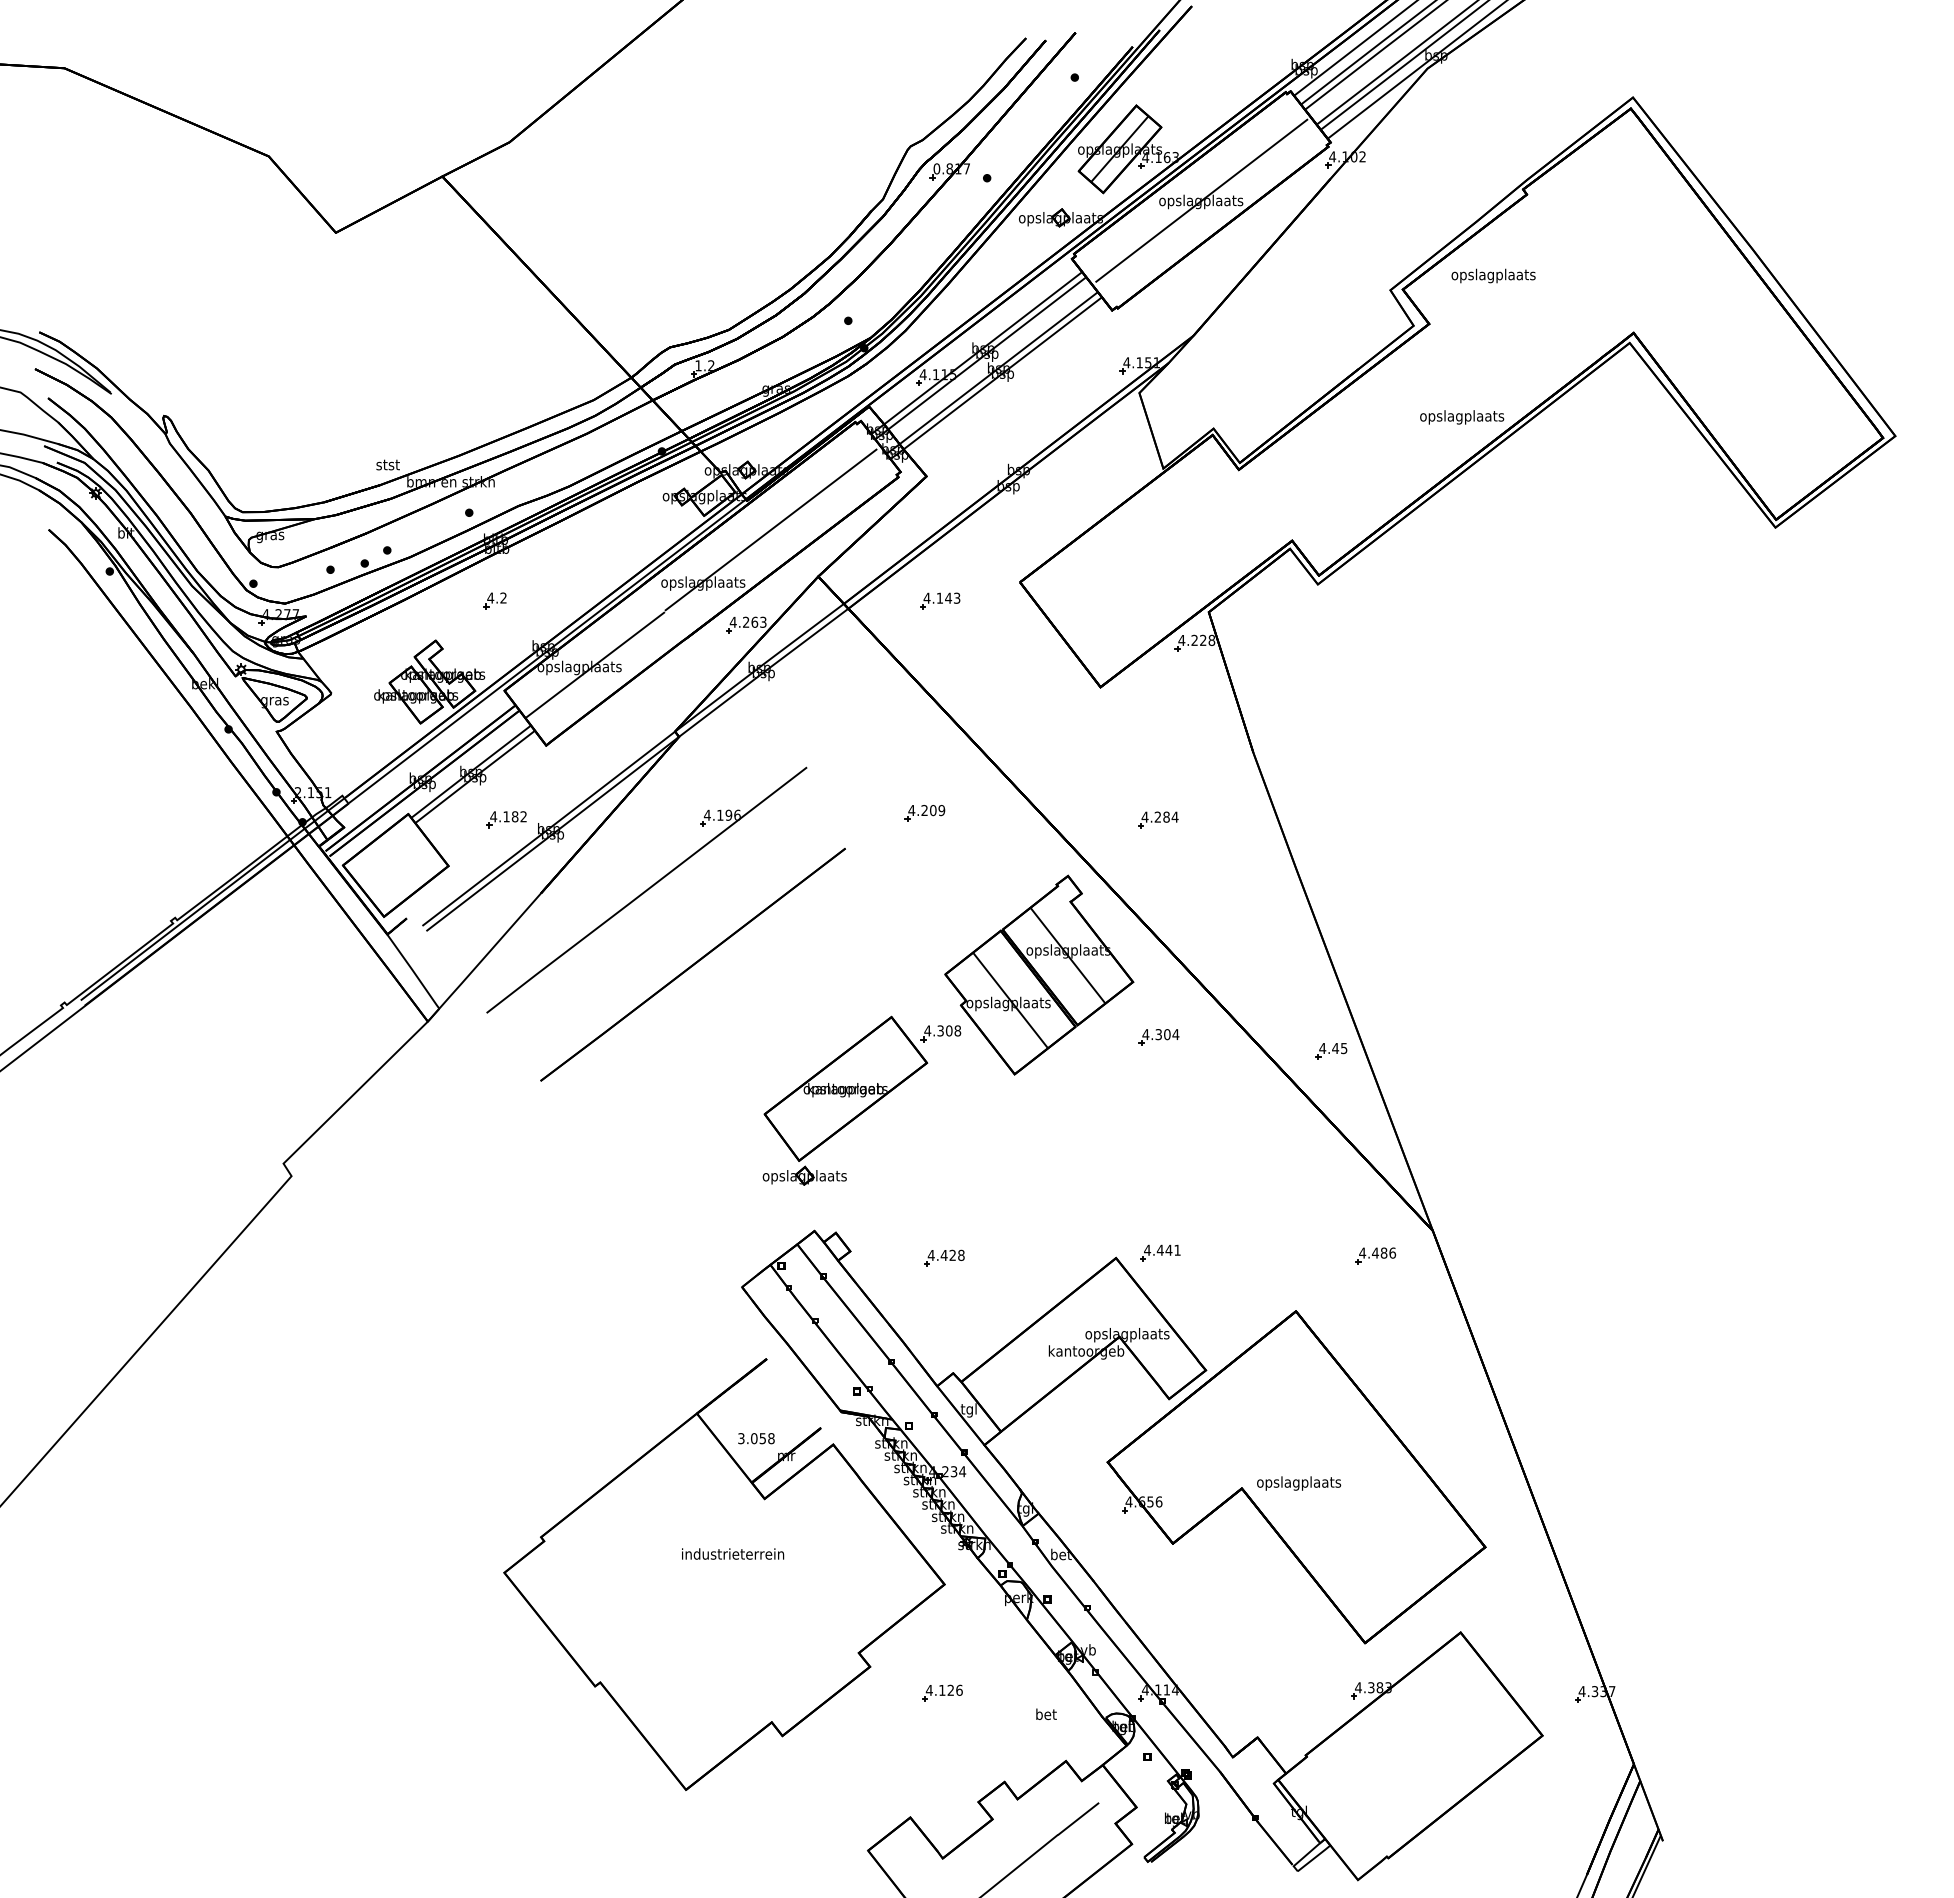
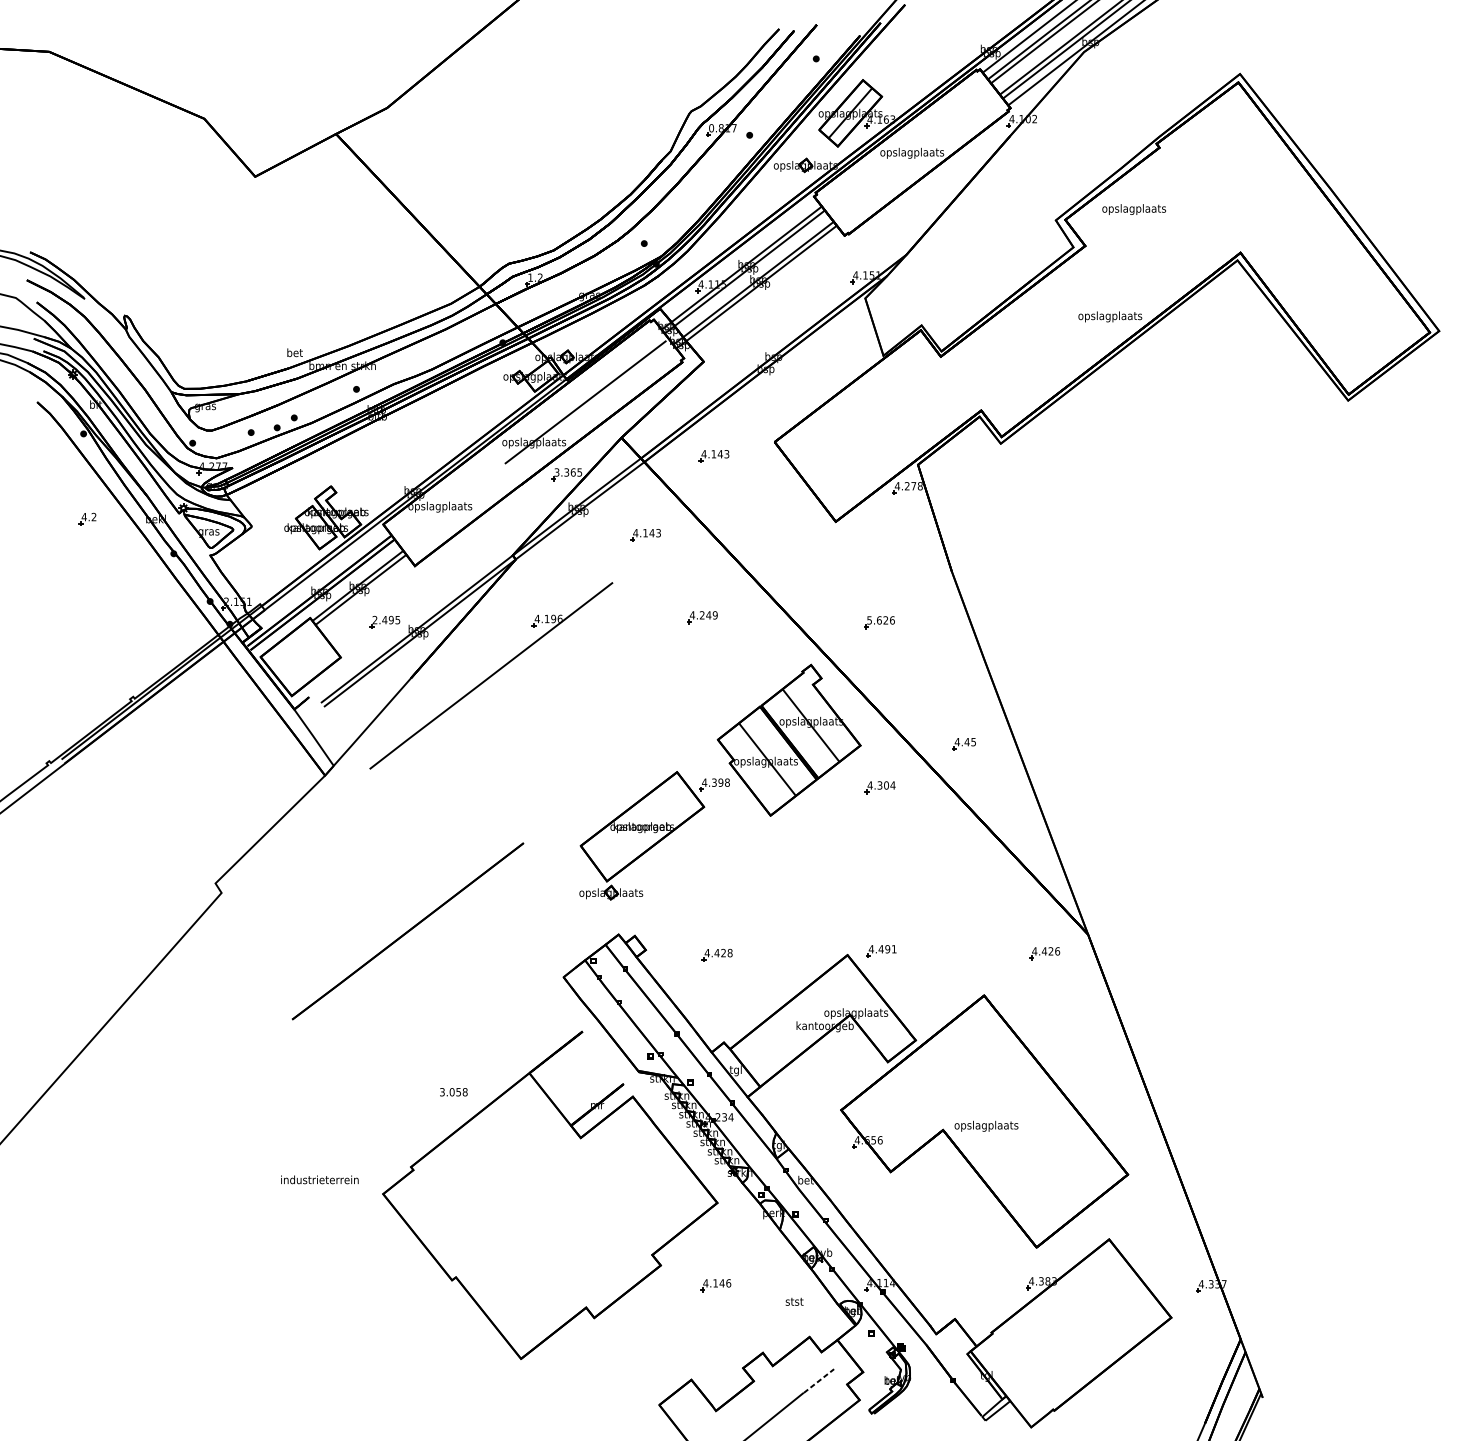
line: (1201, 200) -> (912, 152), removed
text: (387, 464) -> (294, 352), stst -> bet
part: (494, 600) -> (87, 518), moved
text: (747, 621) -> (567, 471), 4.263 -> 3.365
text: (1203, 639) -> (913, 485), 4.228 -> 4.278
line: (595, 664) -> (452, 504), removed
part: (850, 704) -> (645, 534), added
text: (932, 810) -> (708, 615), 4.209 -> 4.249
text: (508, 816) -> (386, 619), 4.182 -> 2.495
text: (1159, 816) -> (880, 619), 4.284 -> 5.626
line: (692, 964) -> (407, 931), moved
text: (948, 1030) -> (720, 782), 4.308 -> 4.398
part: (1331, 1051) -> (964, 744), moved
text: (1168, 1249) -> (887, 948), 4.441 -> 4.491
text: (1383, 1252) -> (1050, 950), 4.486 -> 4.426
text: (756, 1438) -> (453, 1092), moved
text: (733, 1553) -> (320, 1179), moved
text: (950, 1689) -> (721, 1282), 4.126 -> 4.146
text: (1046, 1714) -> (794, 1301), bet -> stst
line: (1078, 1818) -> (819, 1380), solid -> dashed

